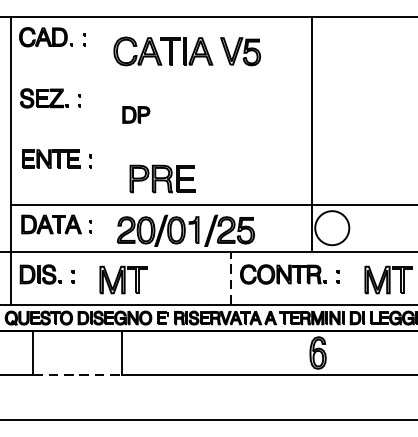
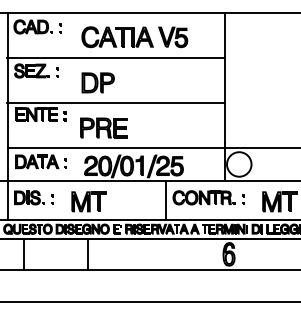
line: (160, 79) -> (115, 57), added
part: (135, 114) -> (97, 82), size x1.67
line: (160, 142) -> (115, 102), added
part: (161, 178) -> (103, 127), moved
line: (231, 276) -> (166, 199), dashed -> solid
line: (77, 375) -> (55, 270), dashed -> solid

